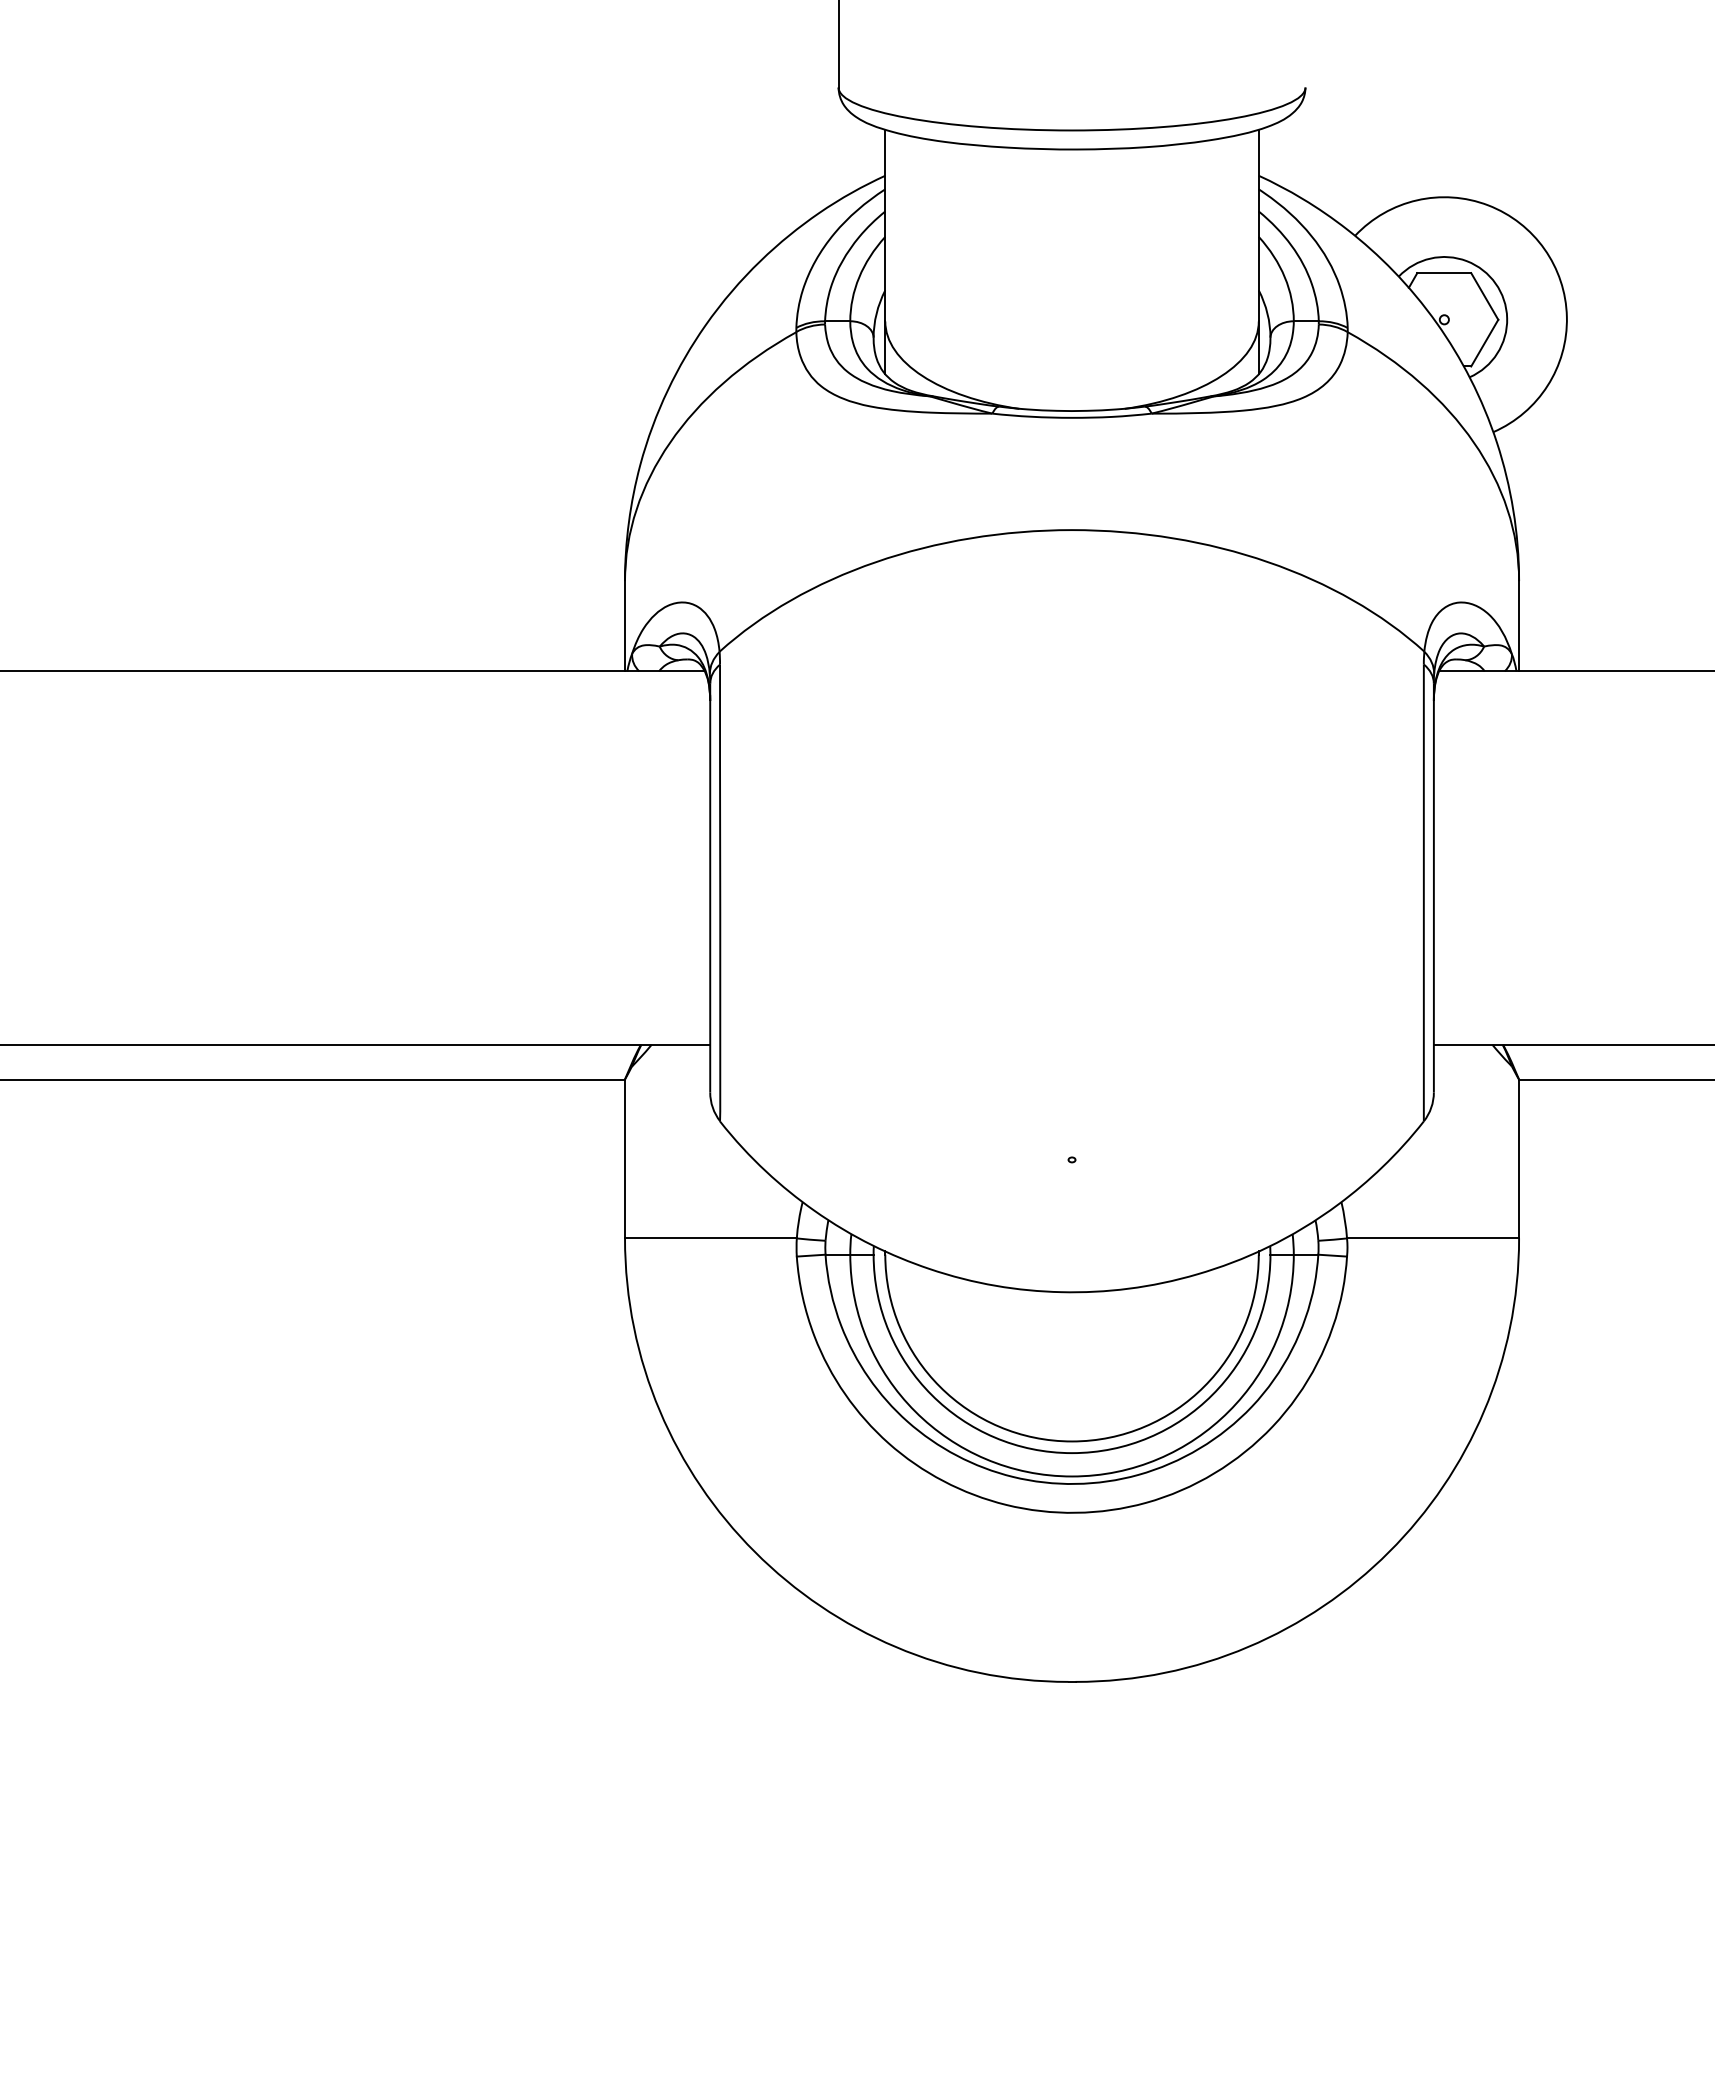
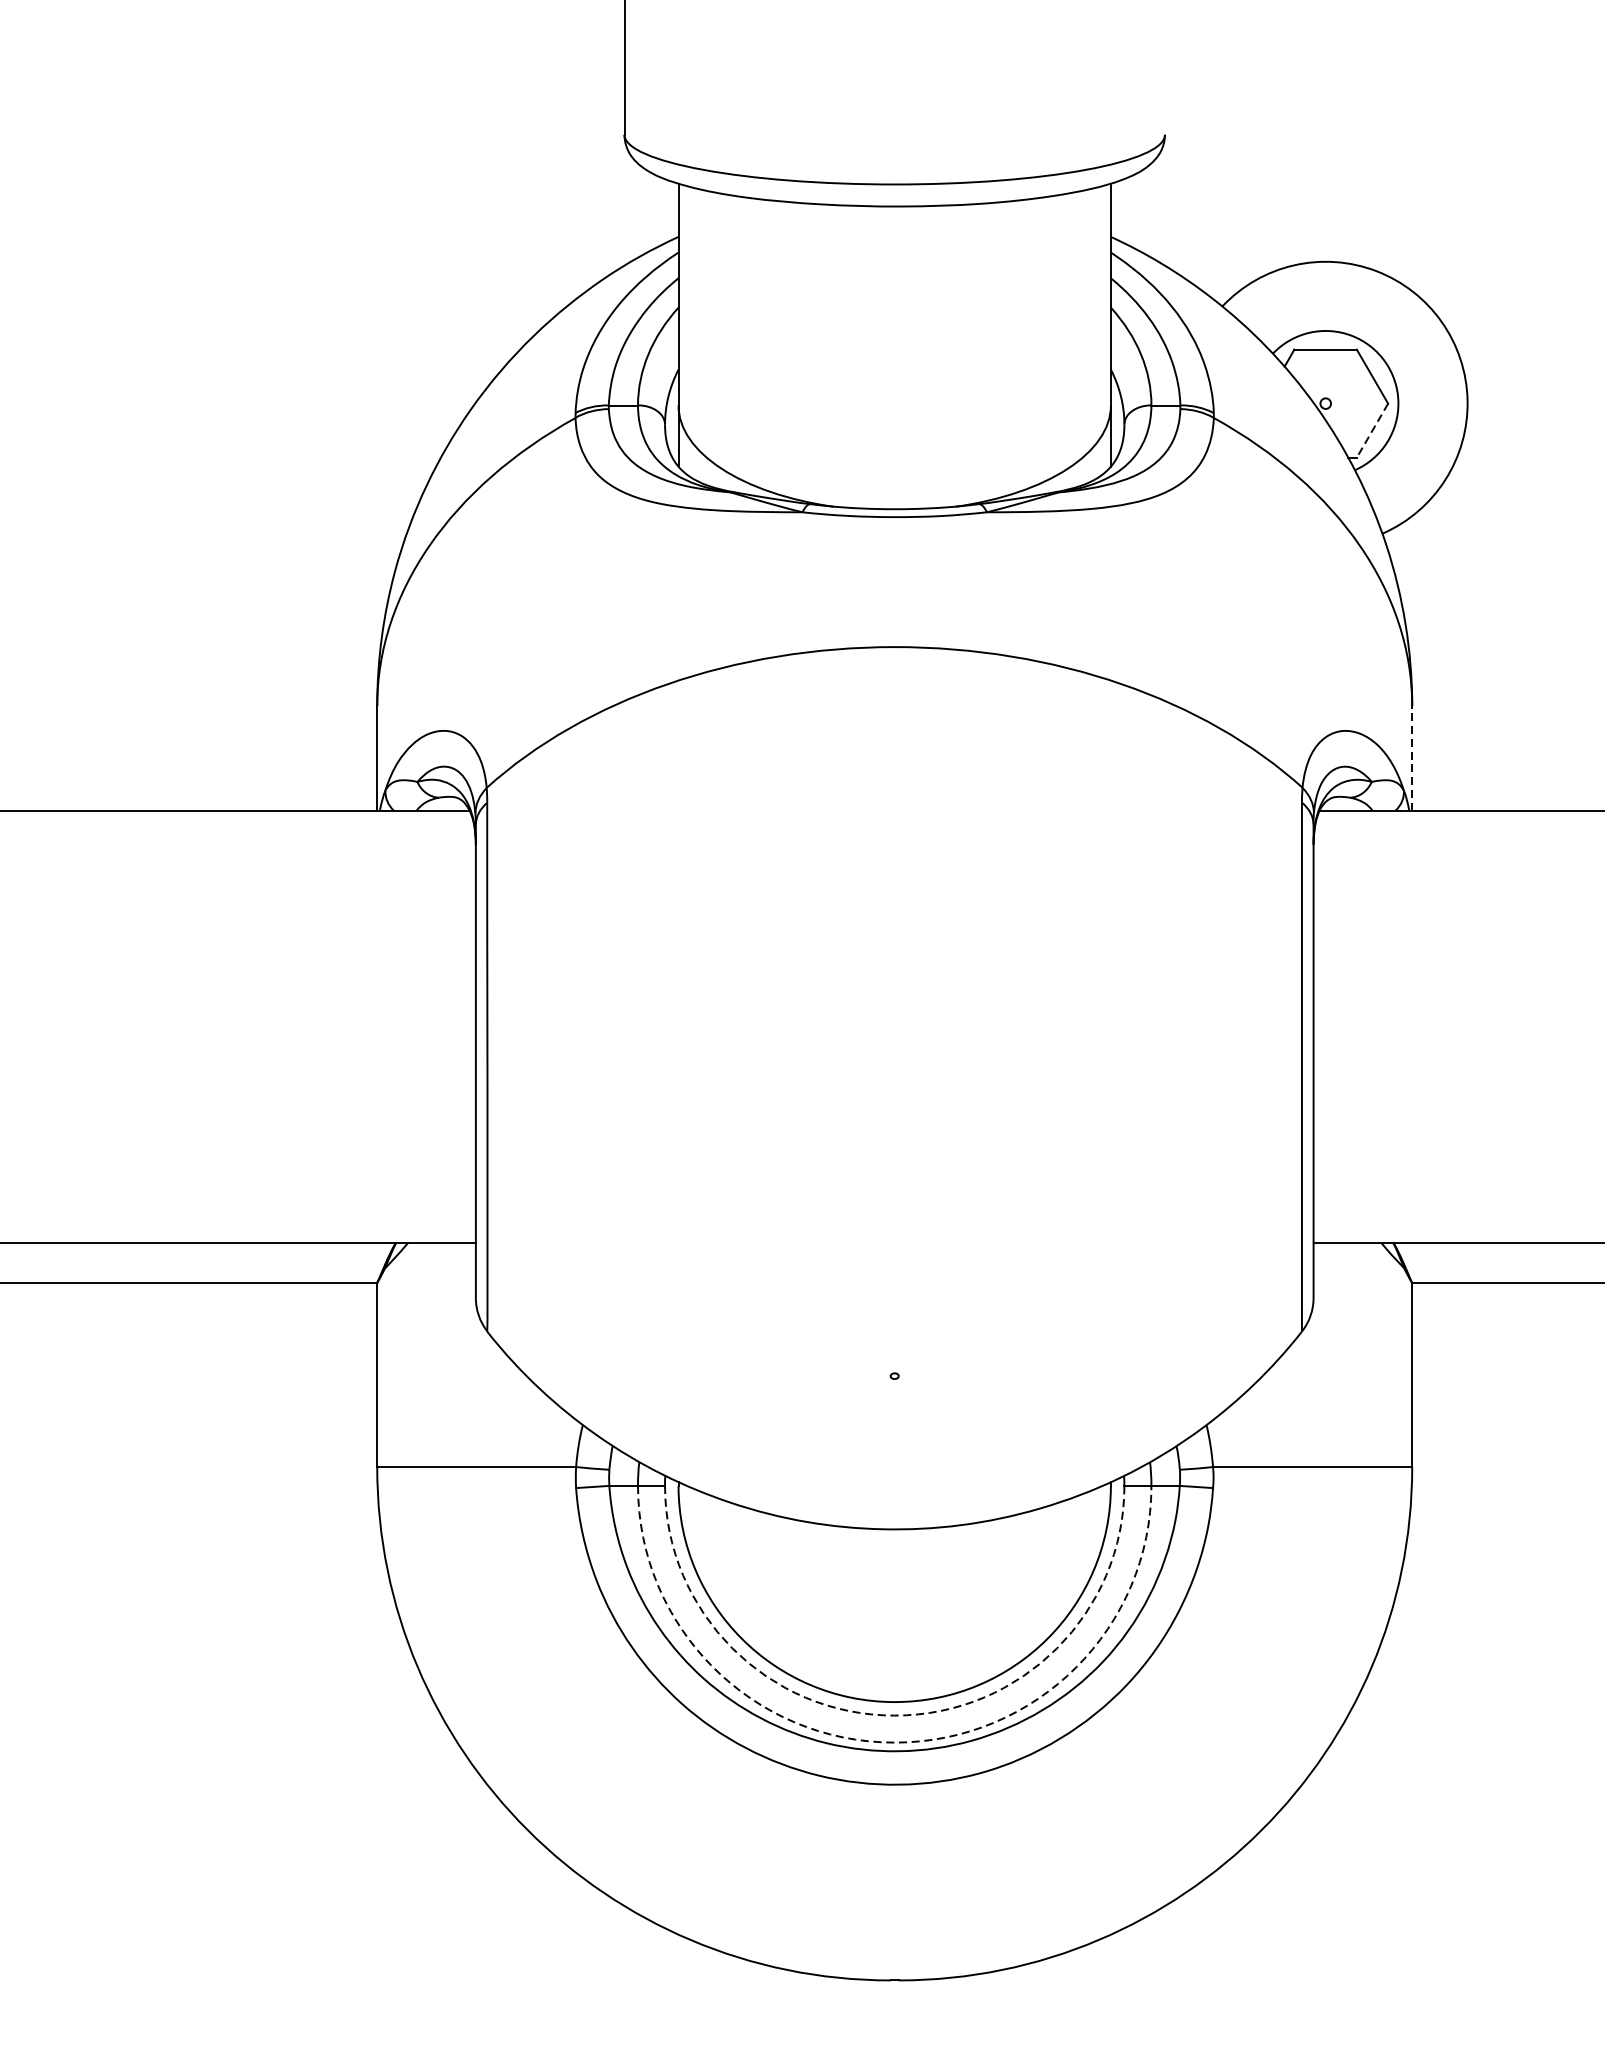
line: (1484, 343) -> (1372, 431), solid -> dashed
line: (1519, 625) -> (1412, 757), solid -> dashed
arc: (1072, 1453) -> (895, 1716), solid -> dashed
arc: (1072, 1476) -> (895, 1742), solid -> dashed

